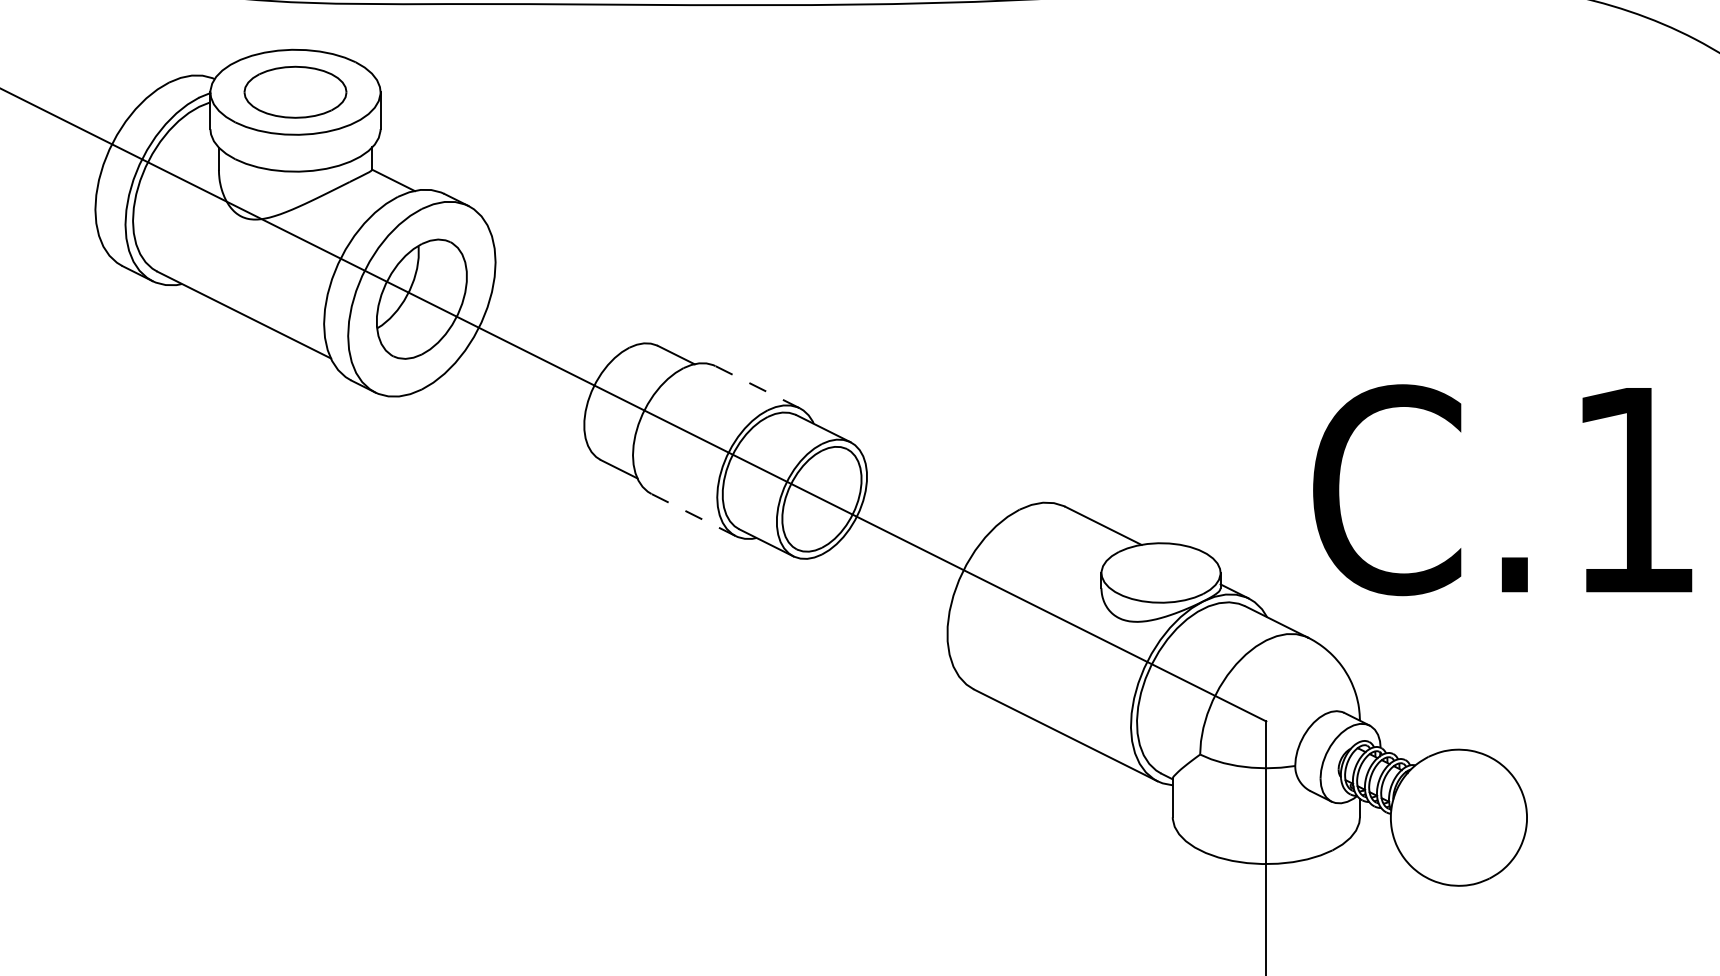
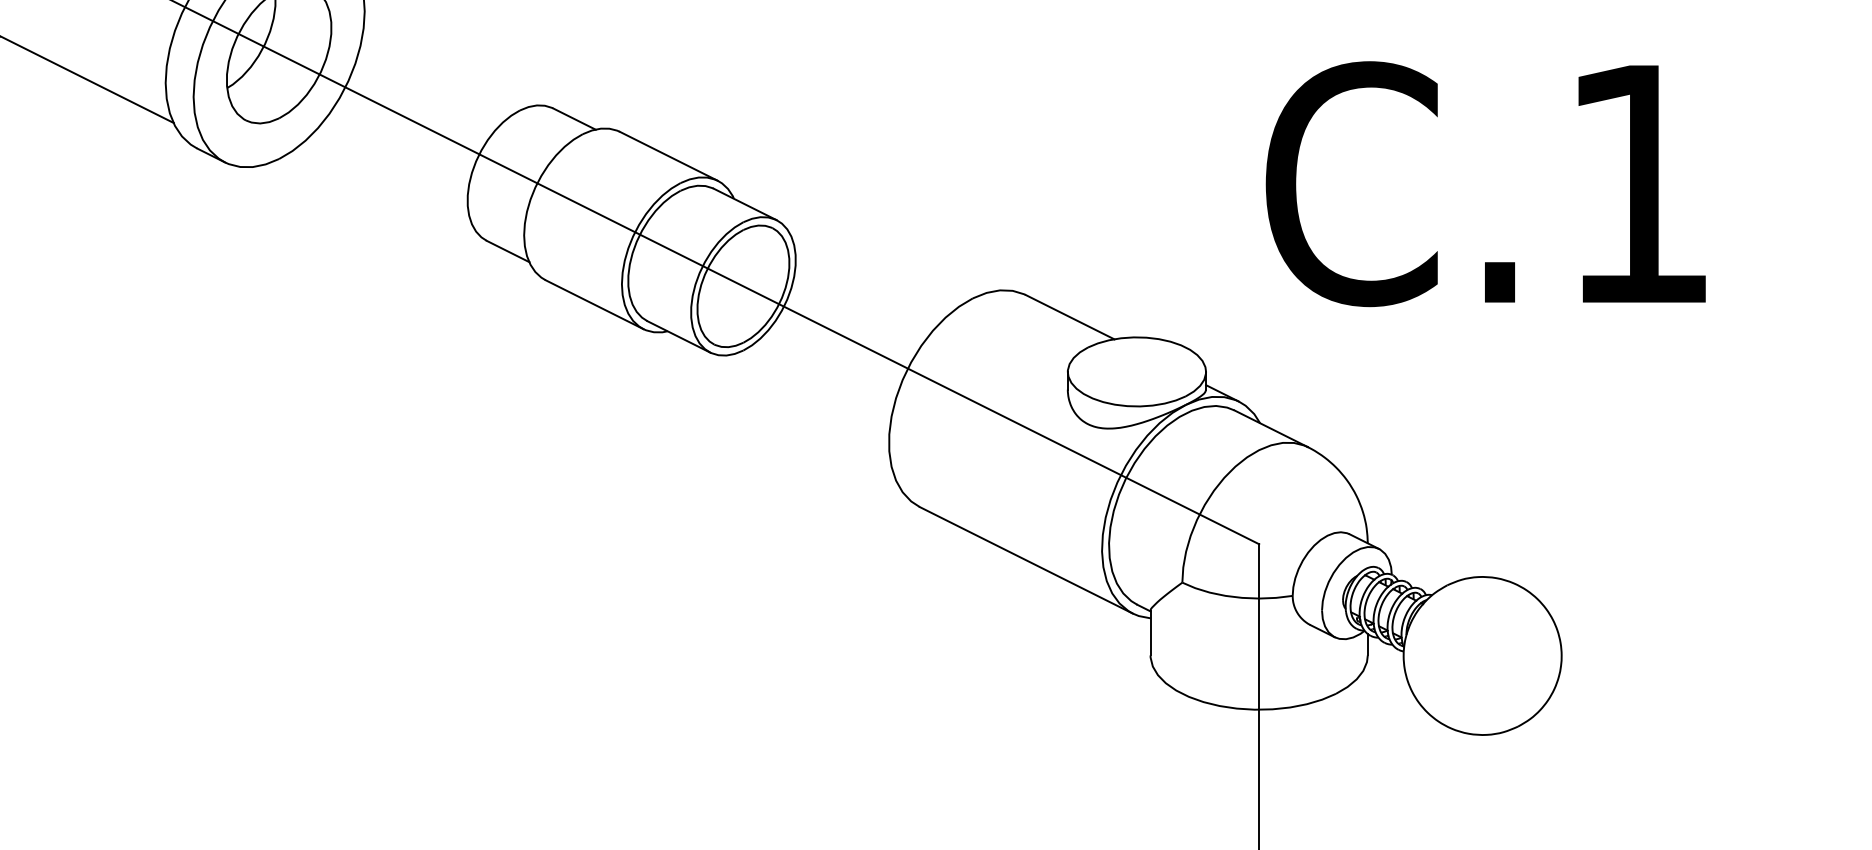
line: (757, 386) -> (668, 155), dashed -> solid
text: (1502, 490) -> (1485, 184), moved
line: (693, 514) -> (594, 304), dashed -> solid

